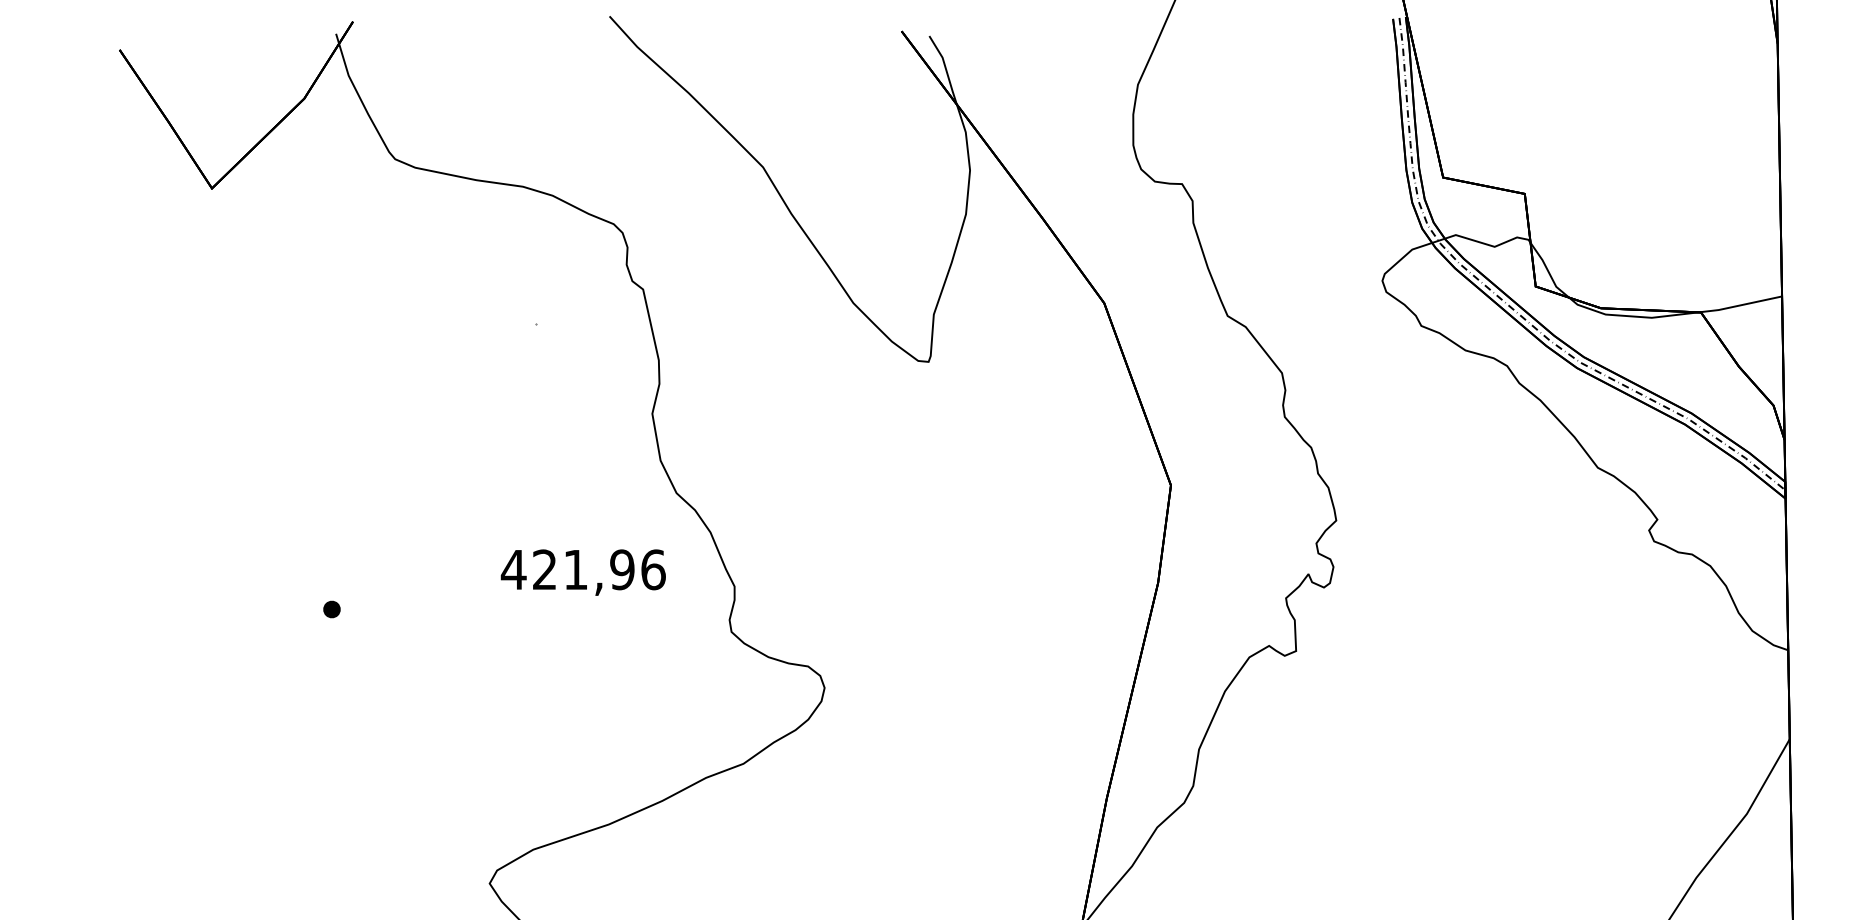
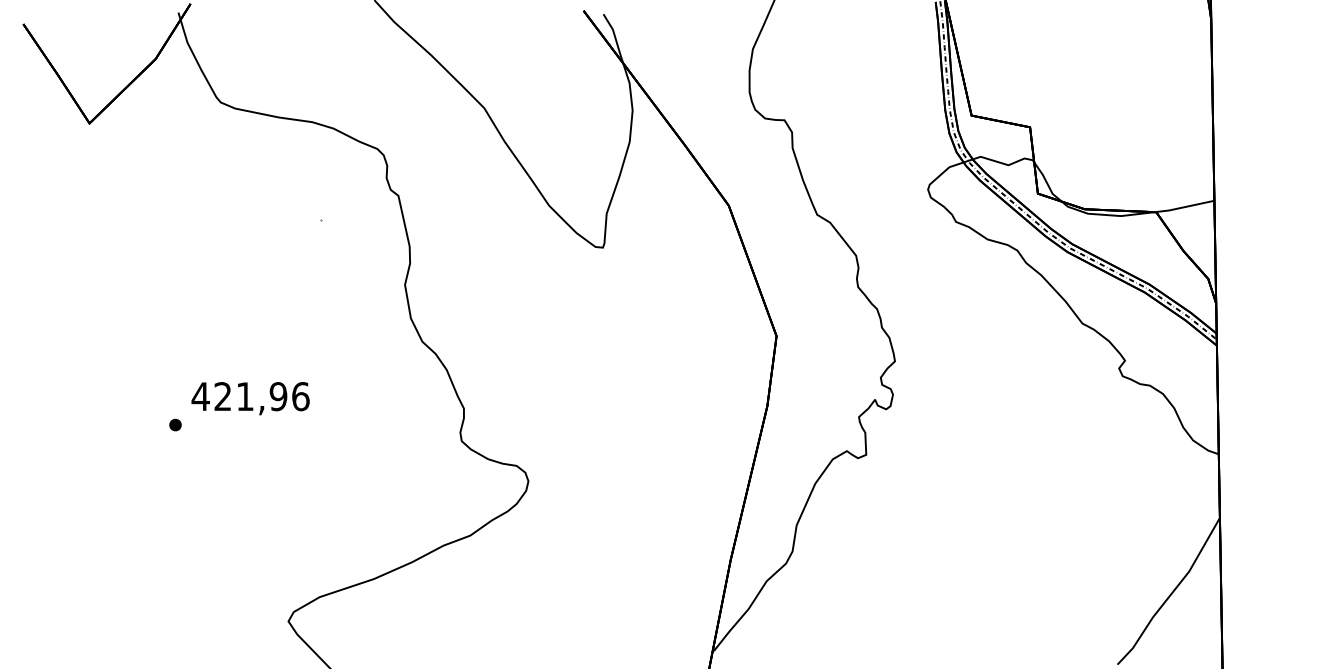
text: (583, 572) -> (250, 398), moved

